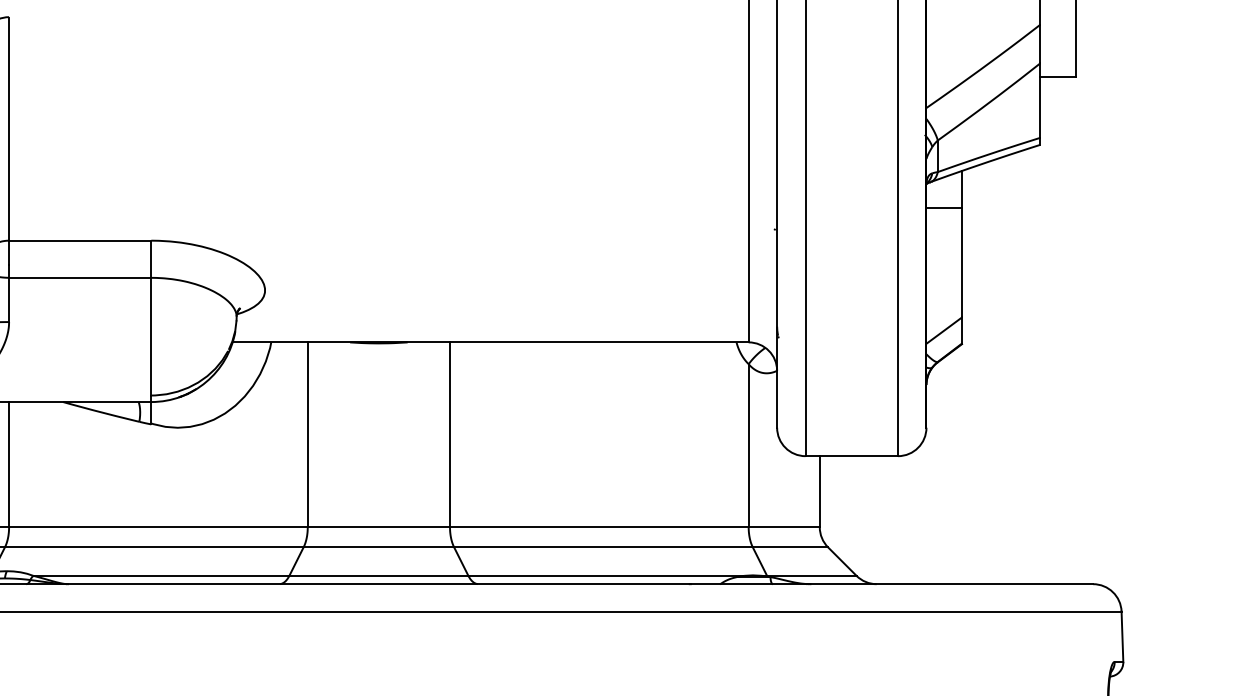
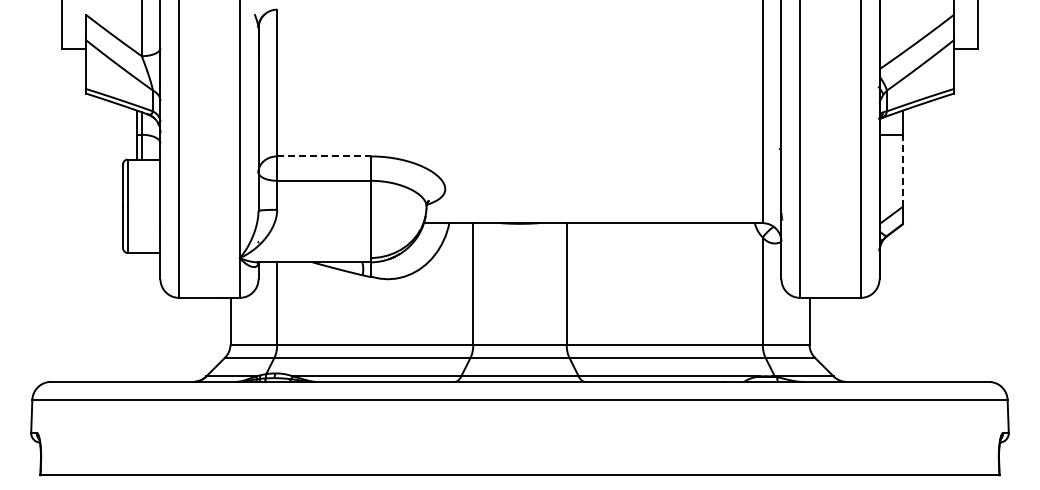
line: (79, 240) -> (323, 156), solid -> dashed
line: (961, 262) -> (902, 170), solid -> dashed

